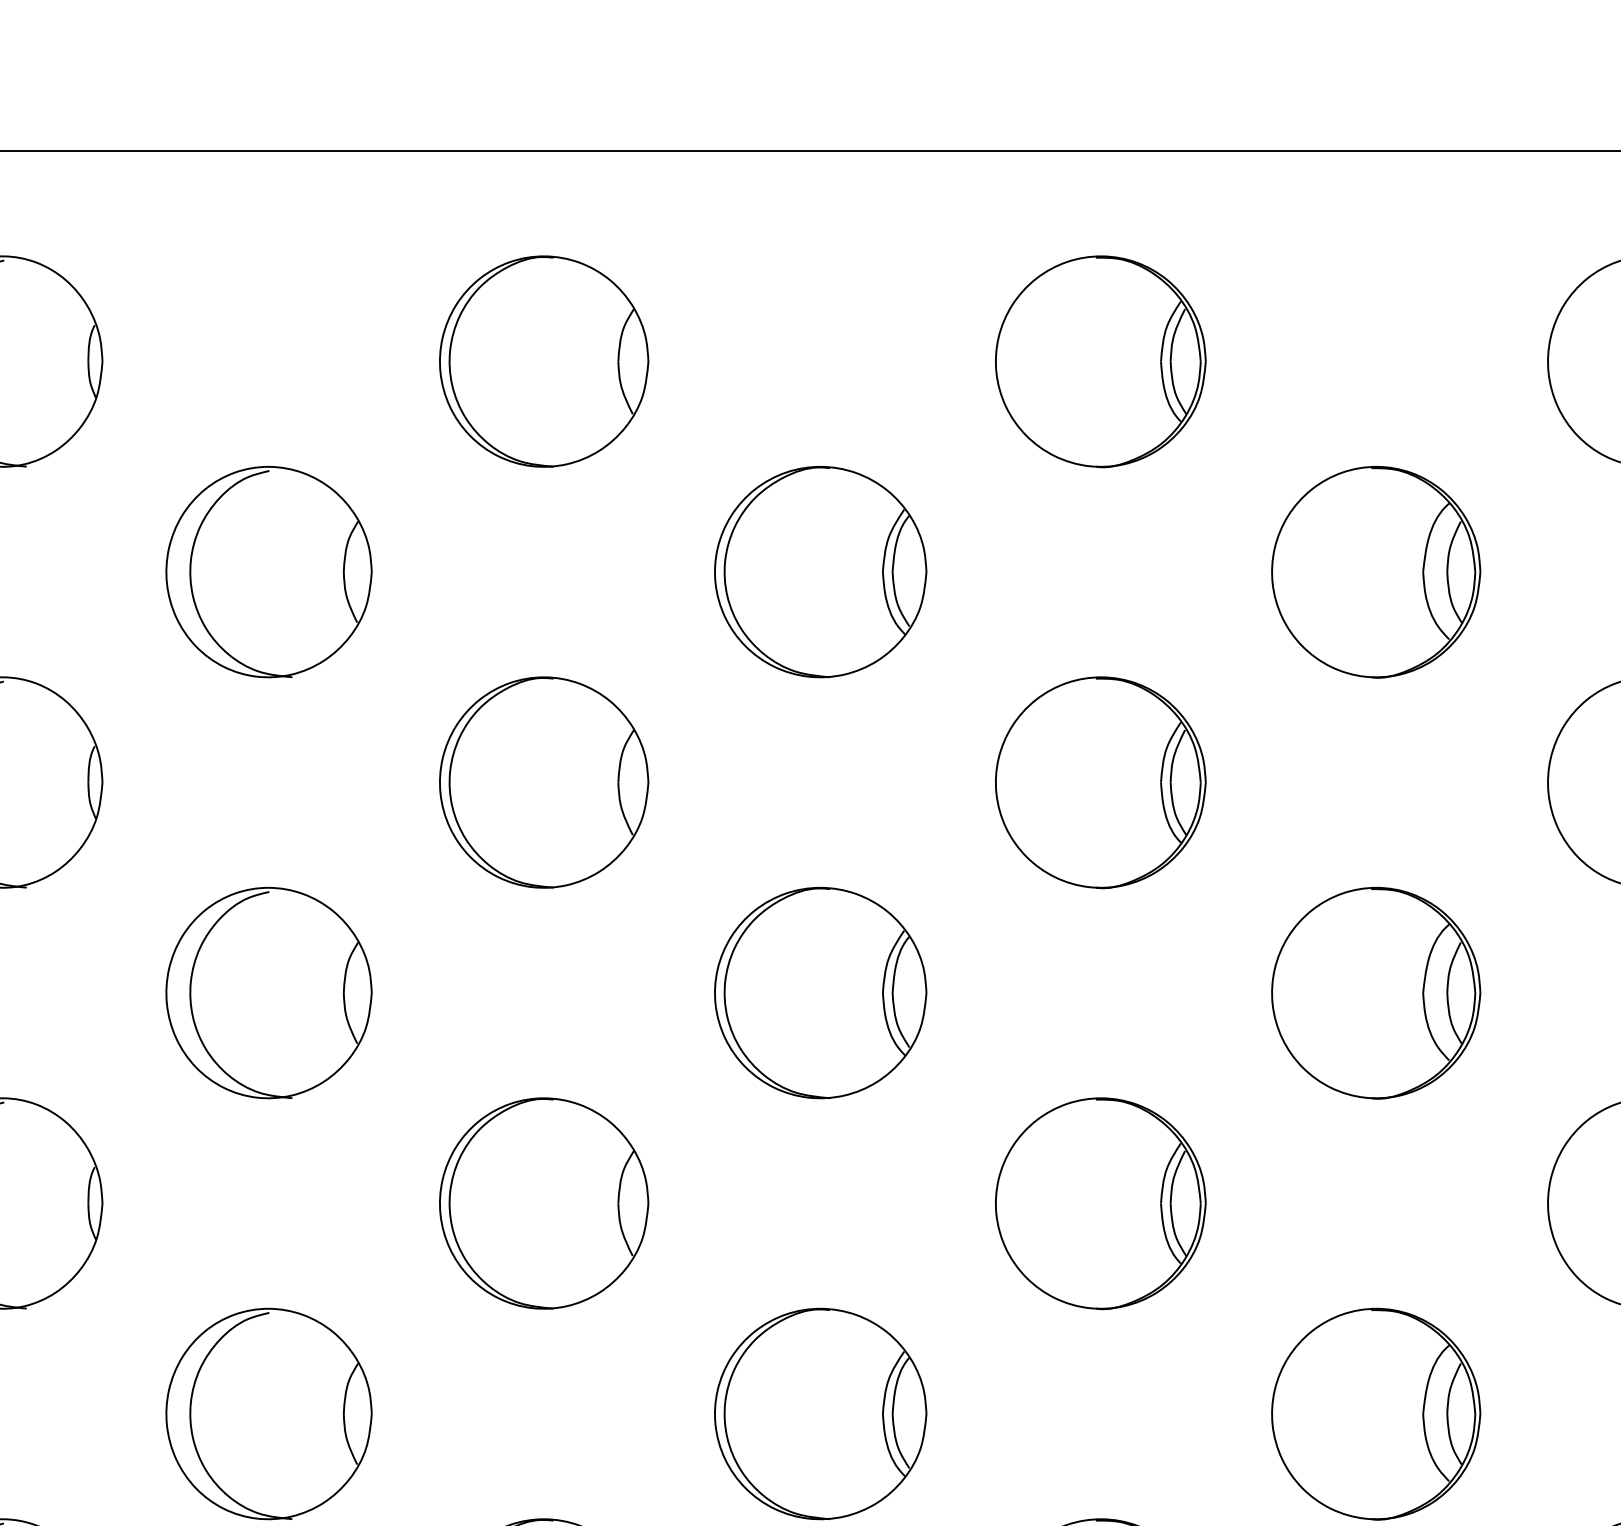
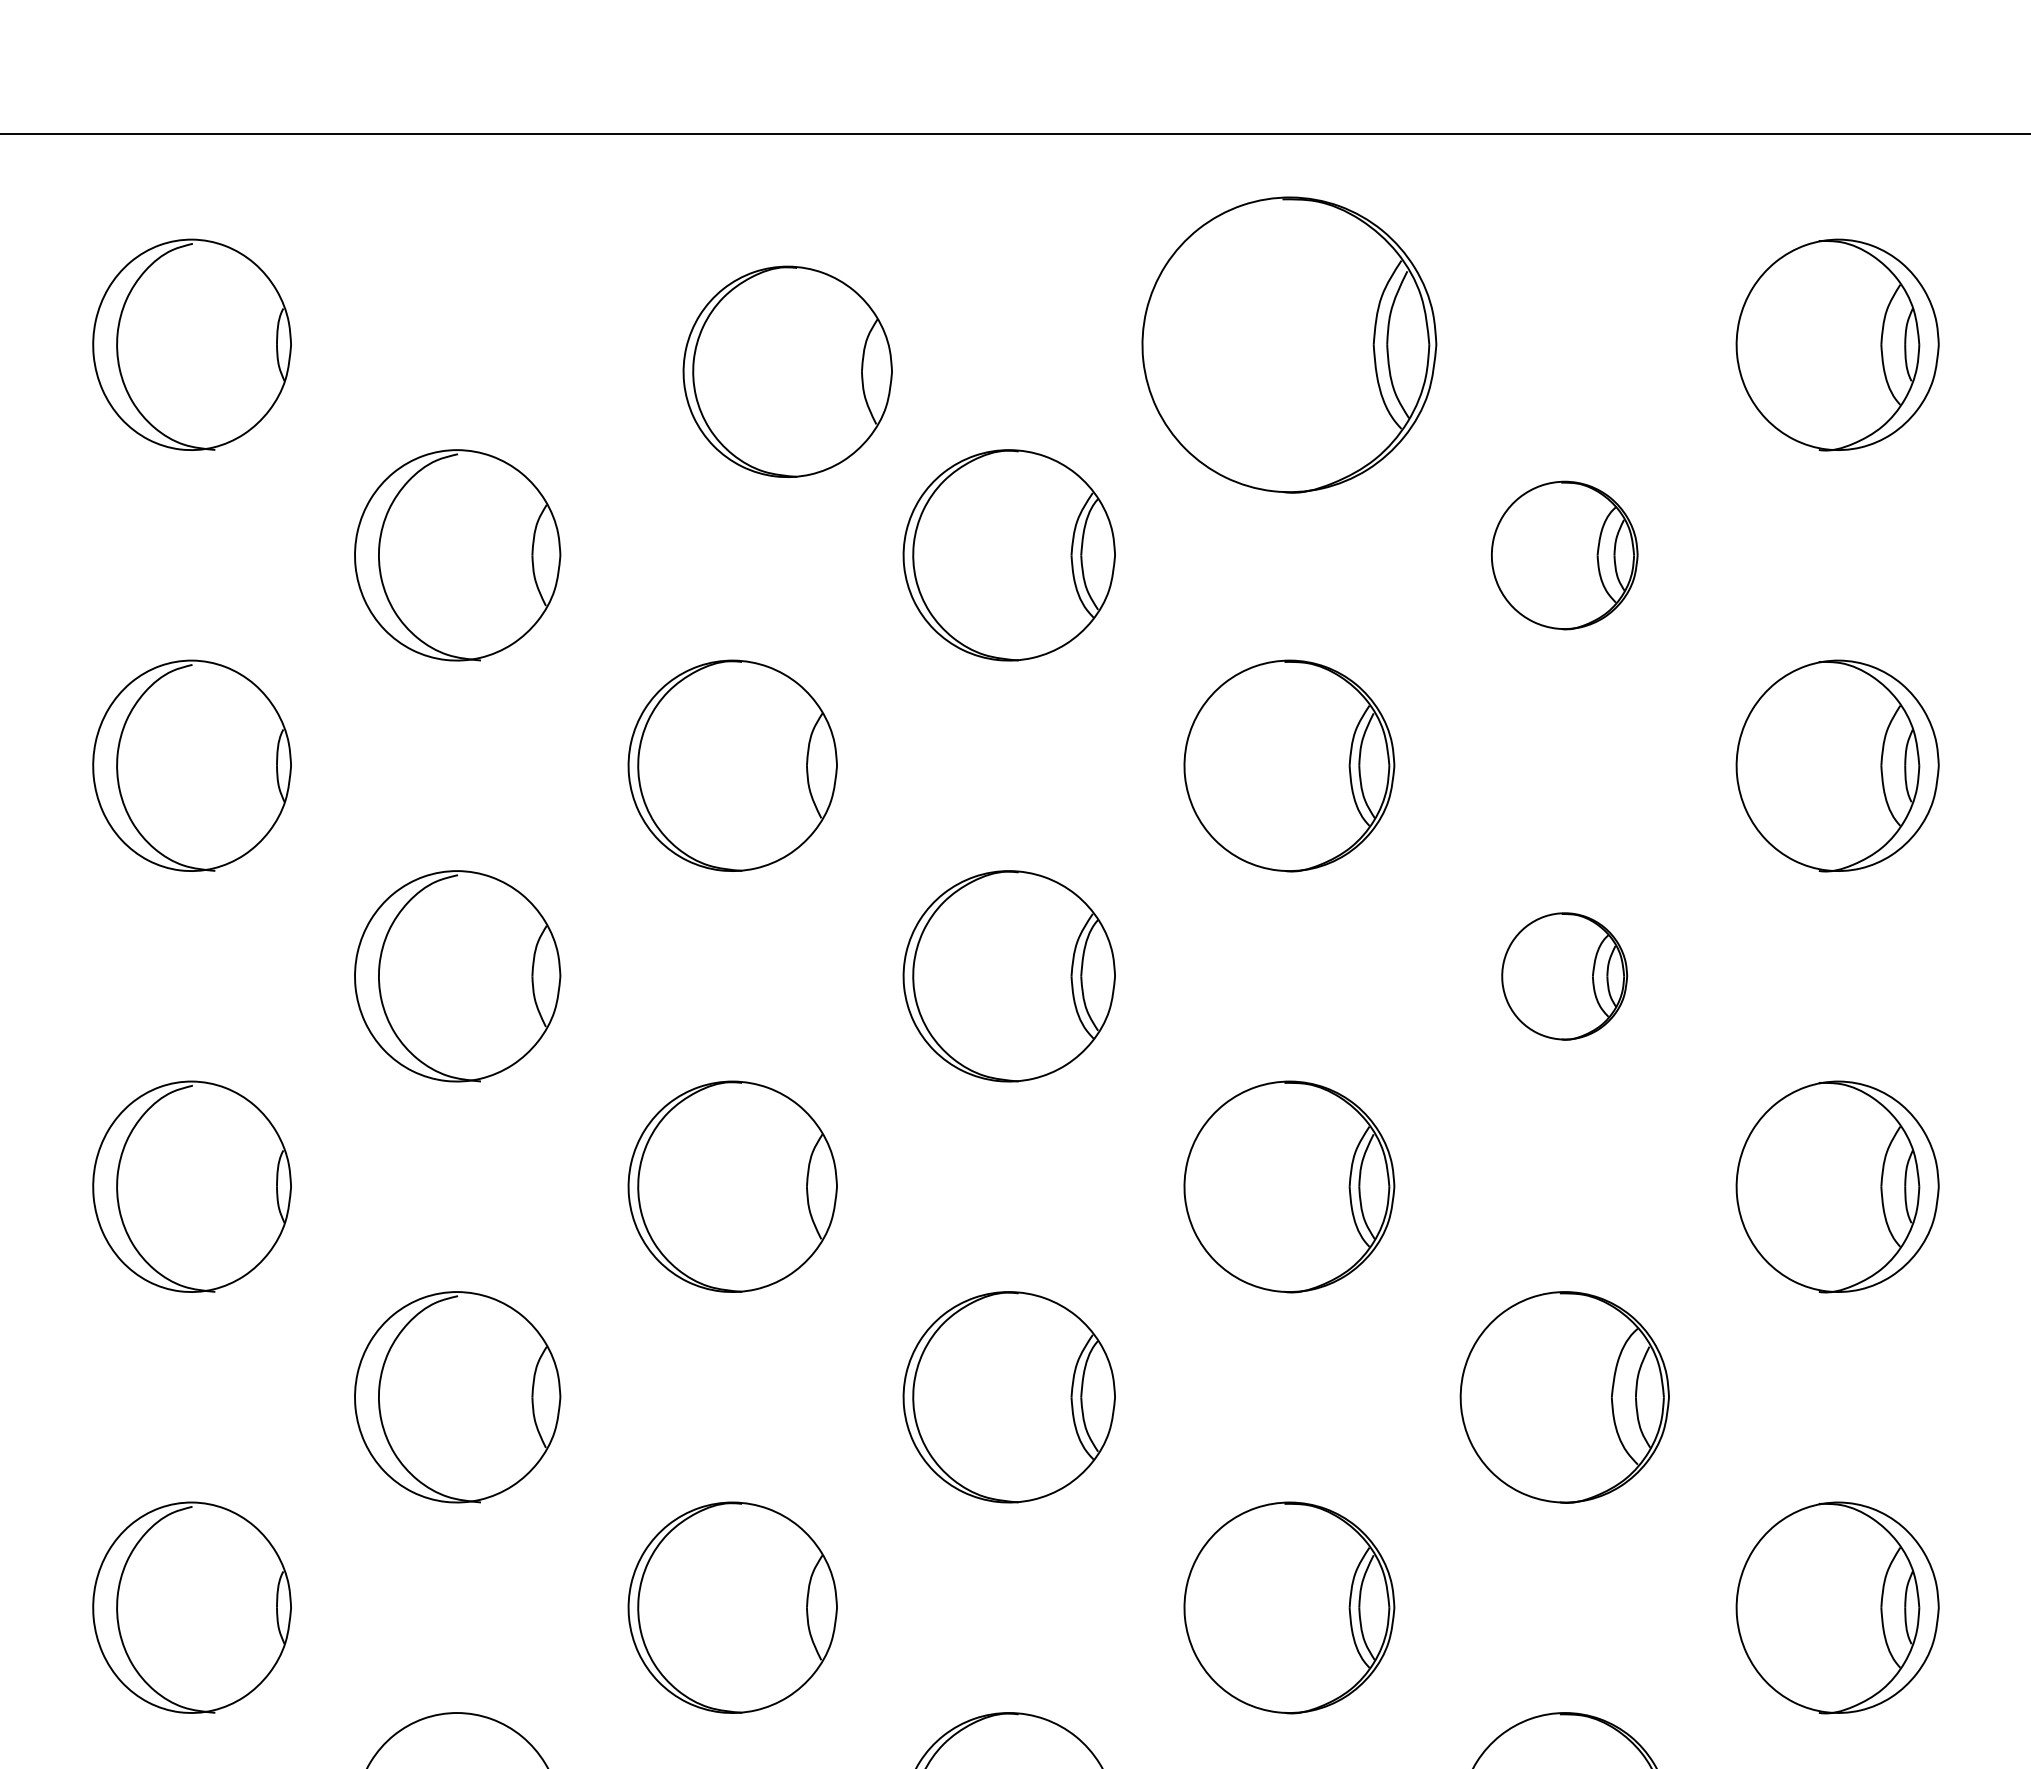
part: (543, 361) -> (787, 371), moved
part: (1100, 361) -> (1289, 344), size x1.4
part: (1375, 572) -> (1564, 555), size x0.7
part: (1375, 993) -> (1564, 976), size x0.6

